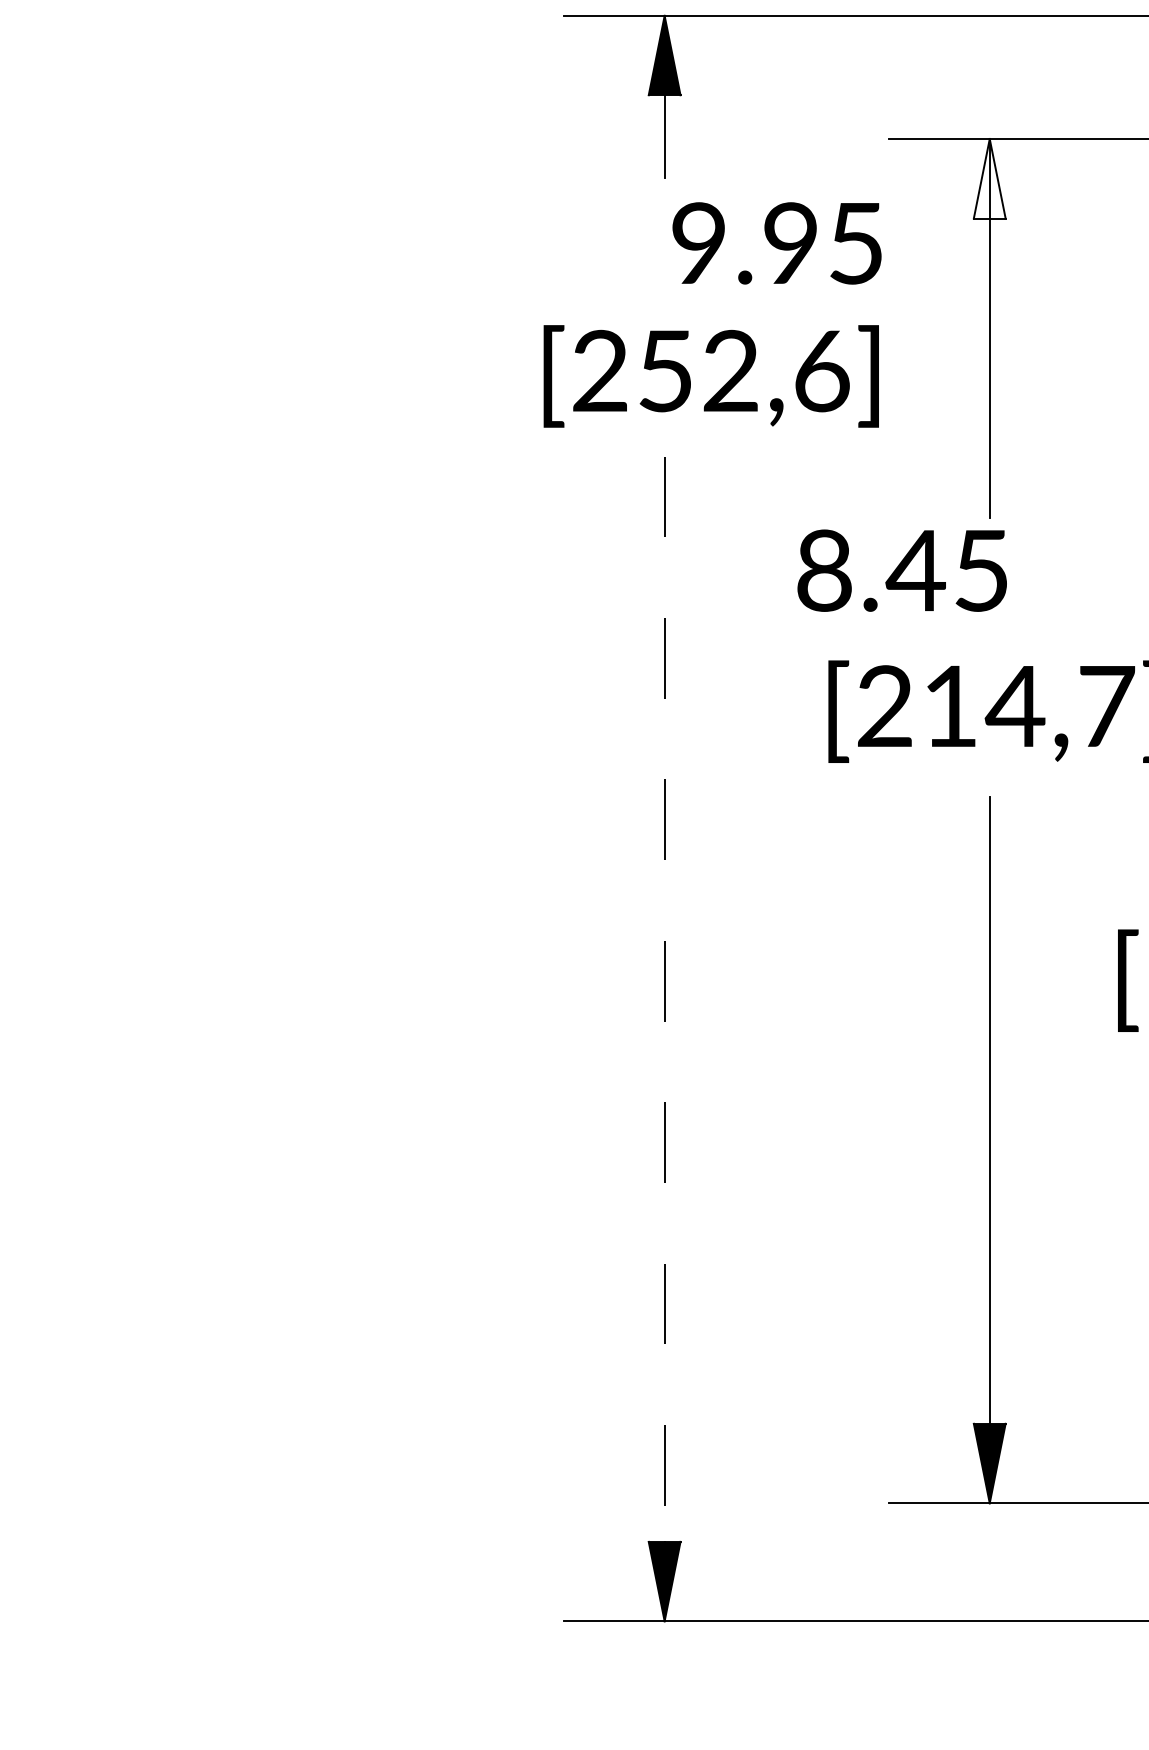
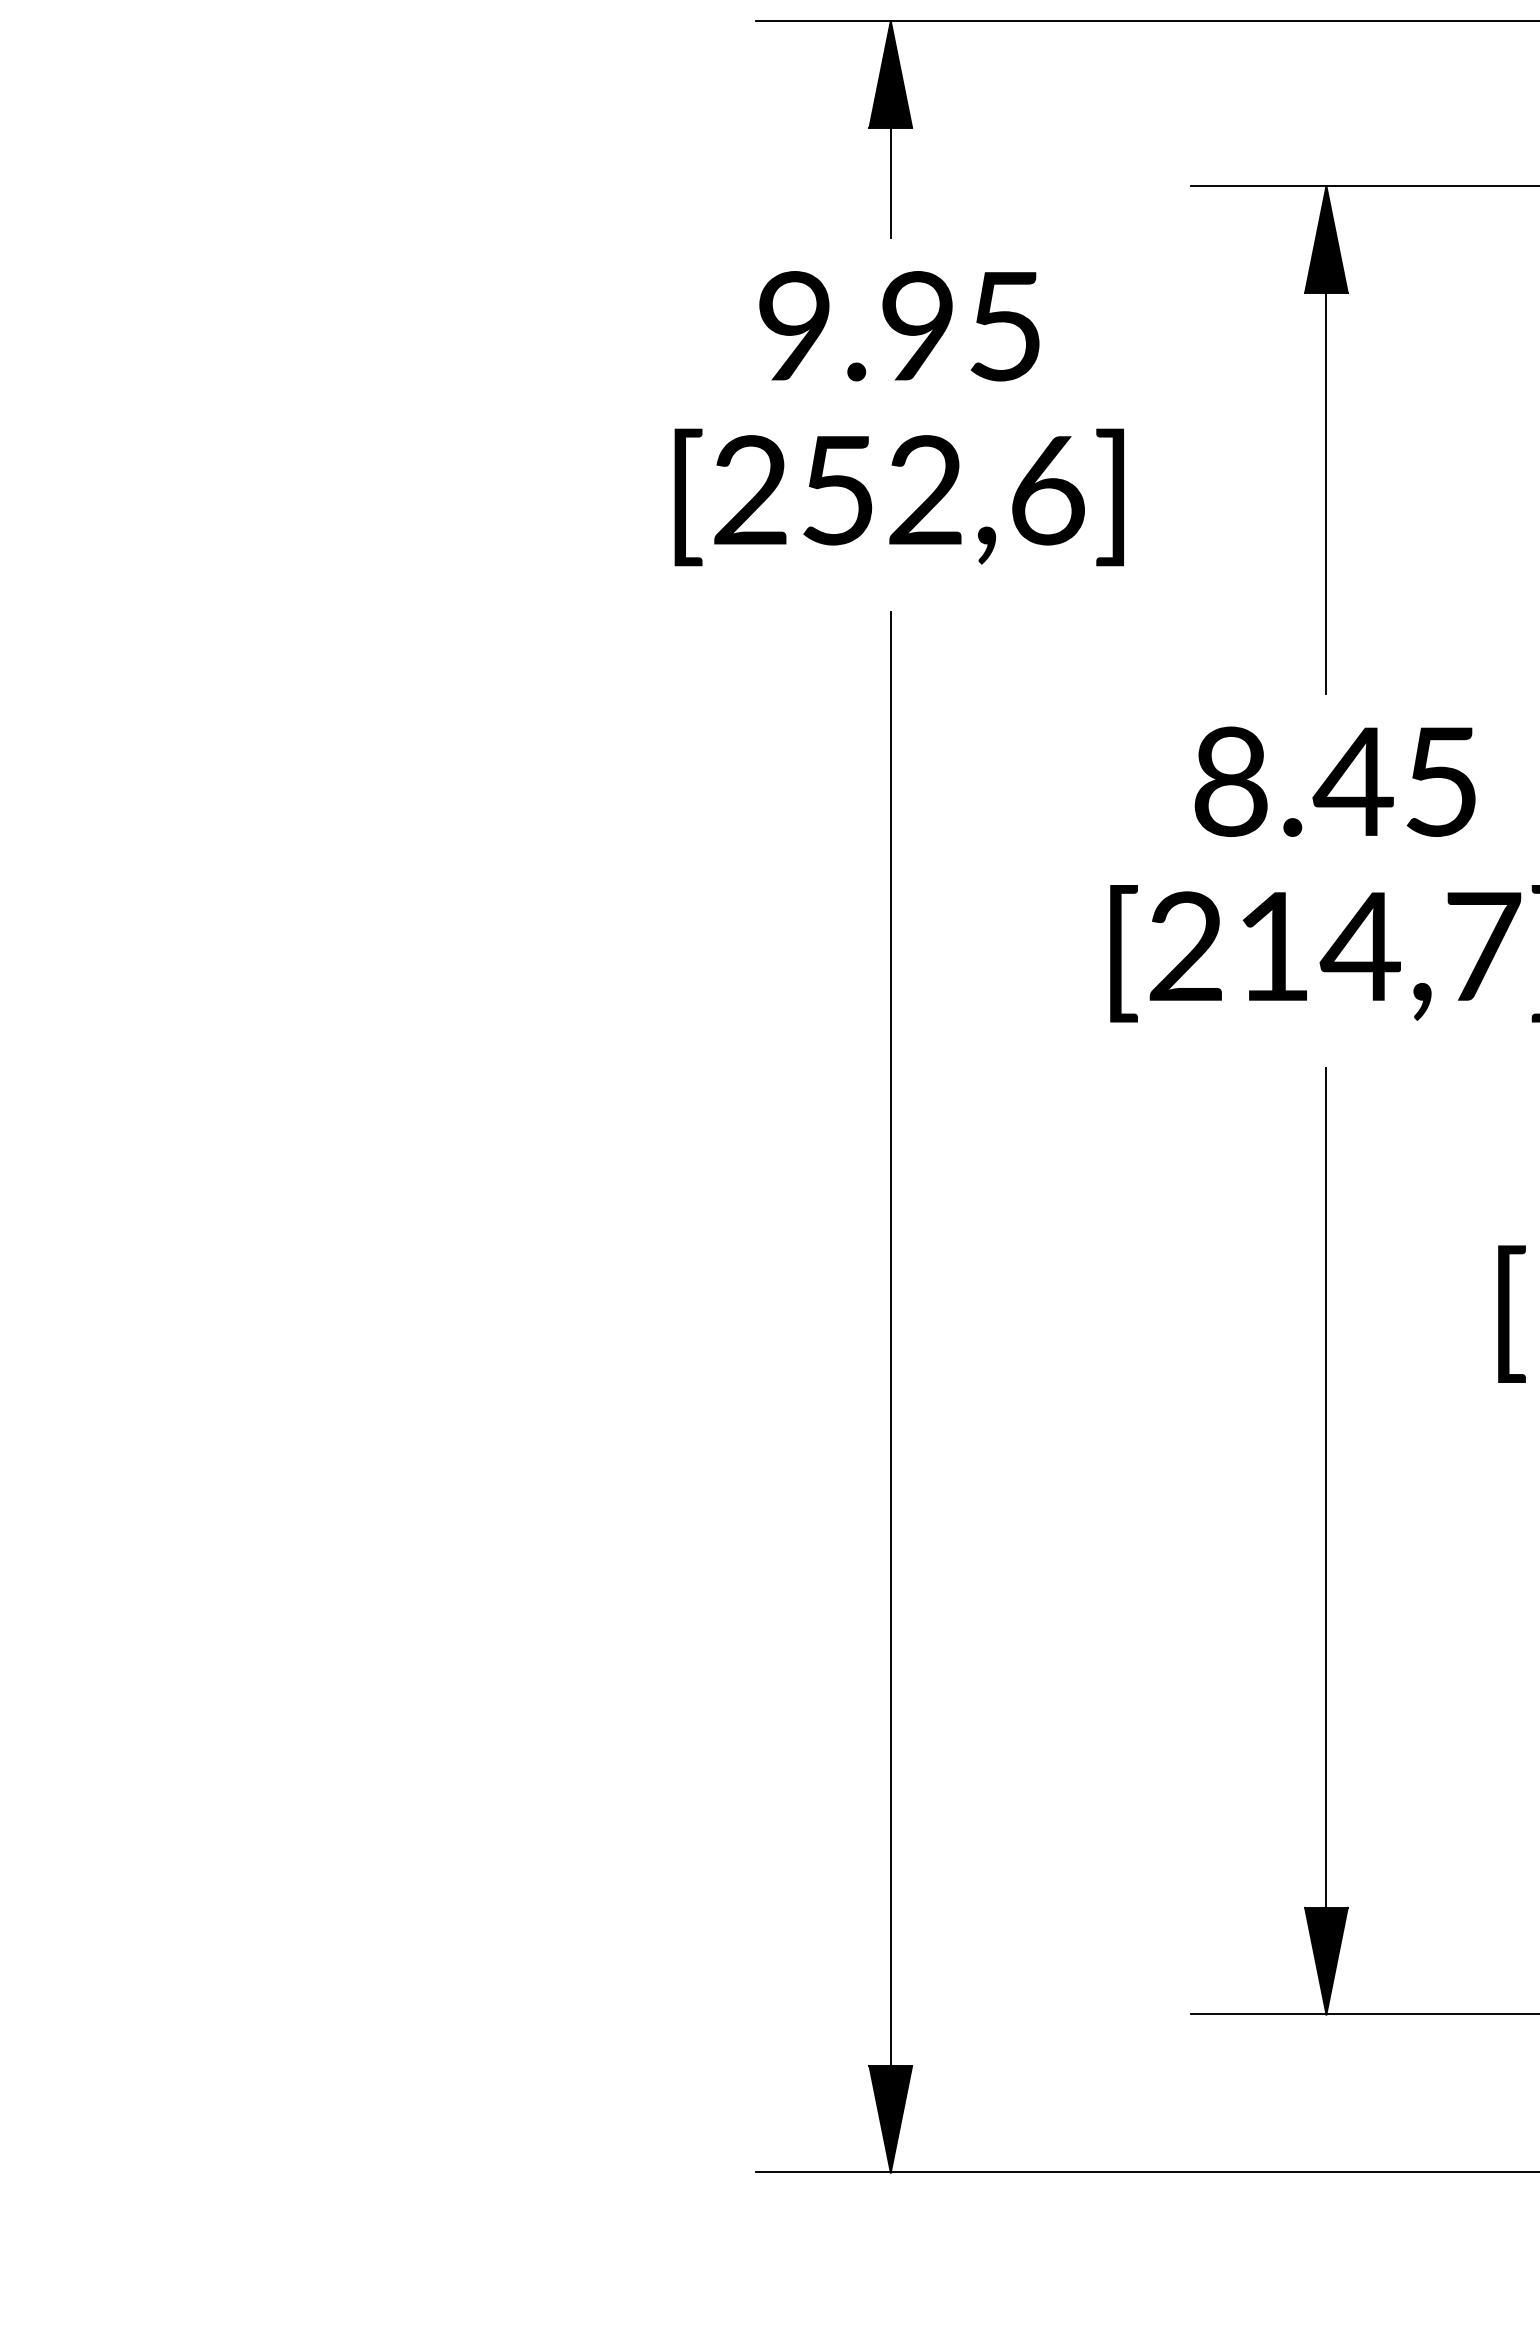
fill: (989, 178) -> (1326, 239), added
text: (777, 243) -> (899, 326), moved
text: (710, 376) -> (898, 497), moved
text: (901, 570) -> (1334, 781), moved
line: (664, 999) -> (890, 1339), dashed -> solid

